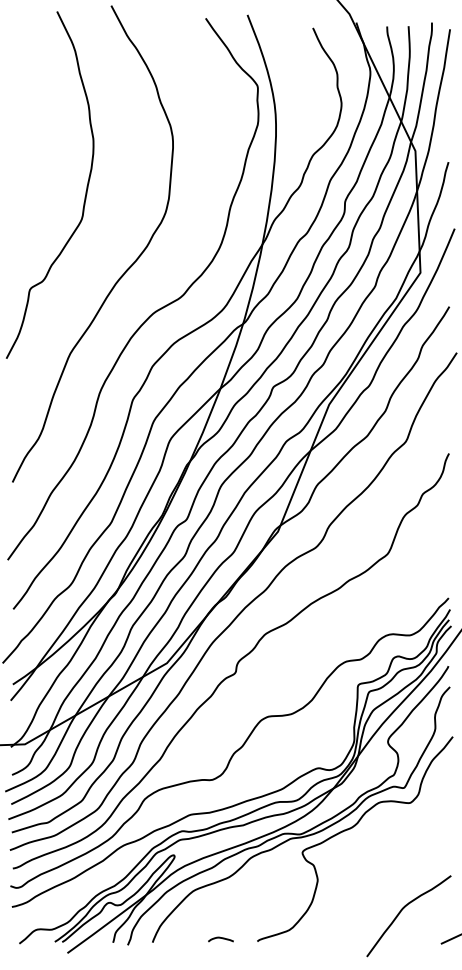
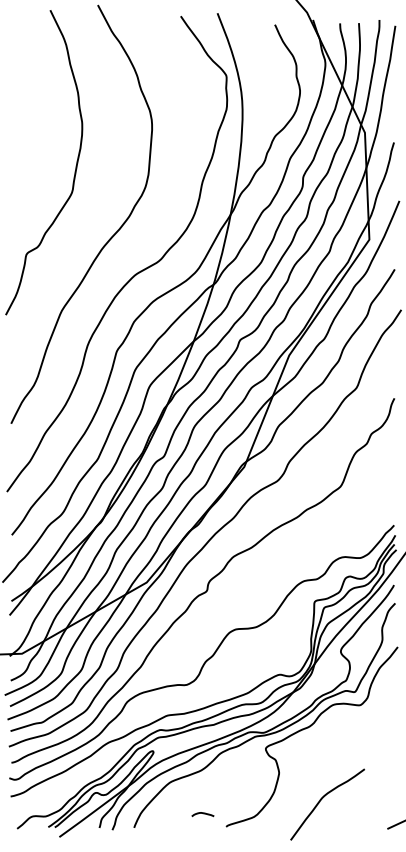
curve: (402, 910) -> (321, 799), moved
curve: (220, 938) -> (202, 813), moved

